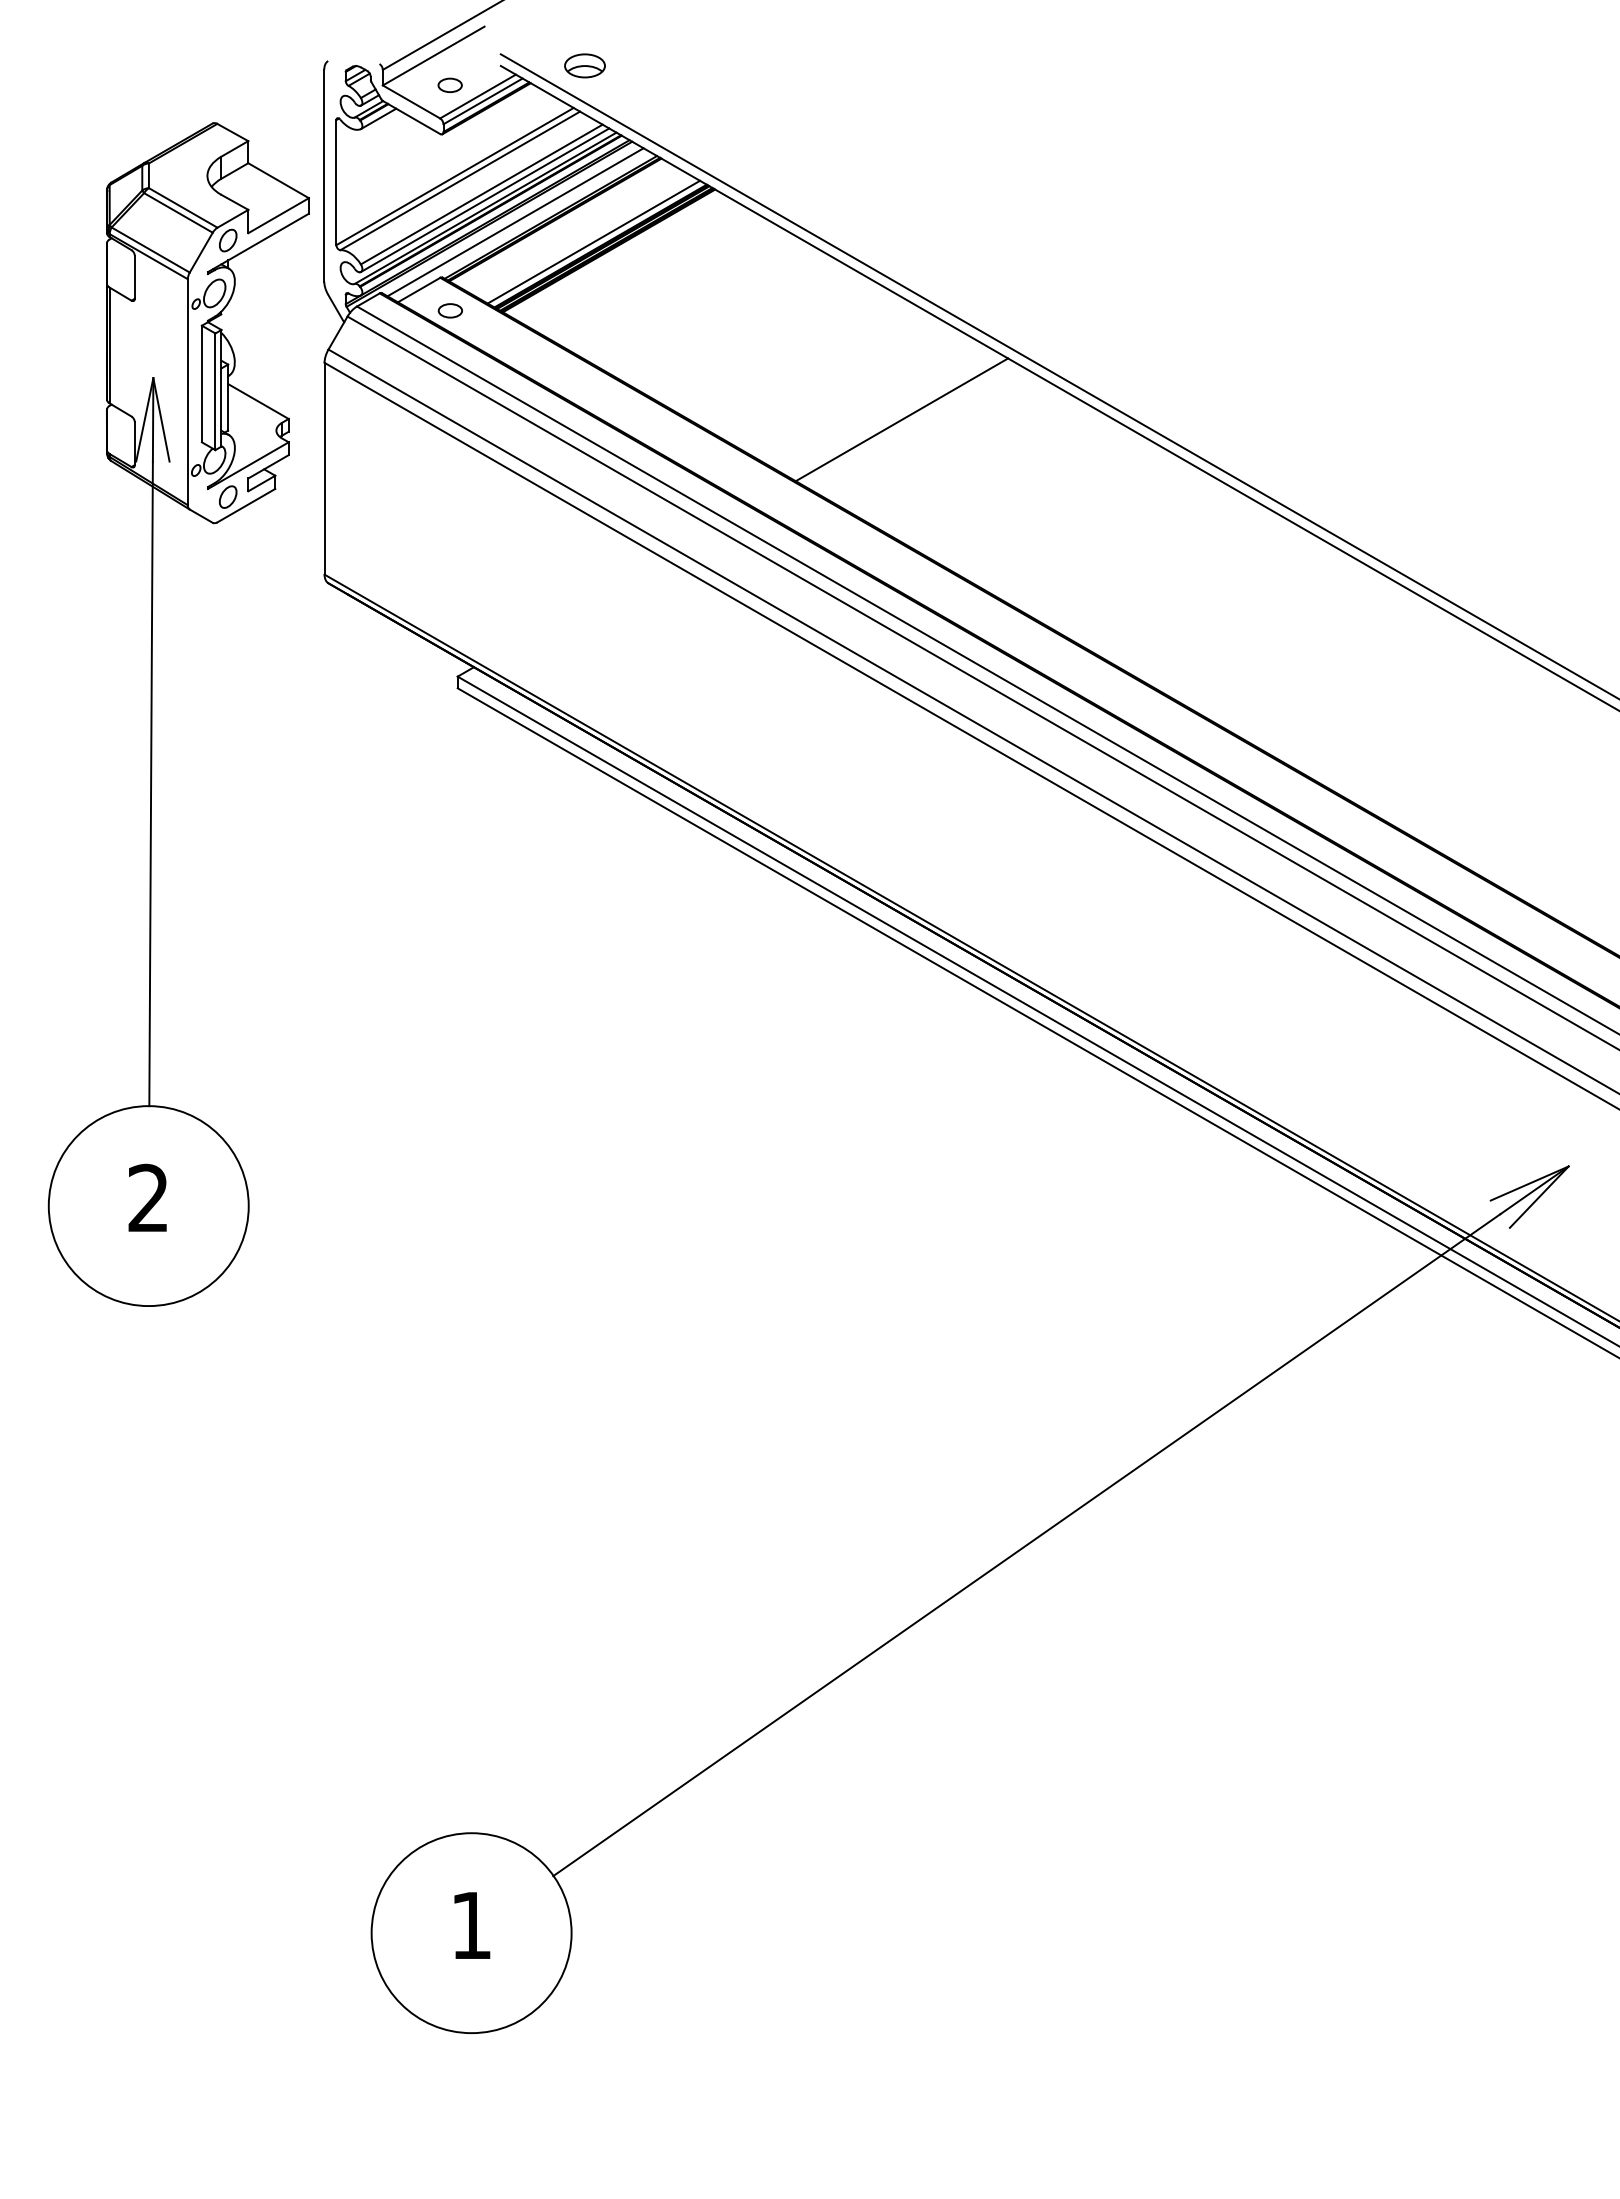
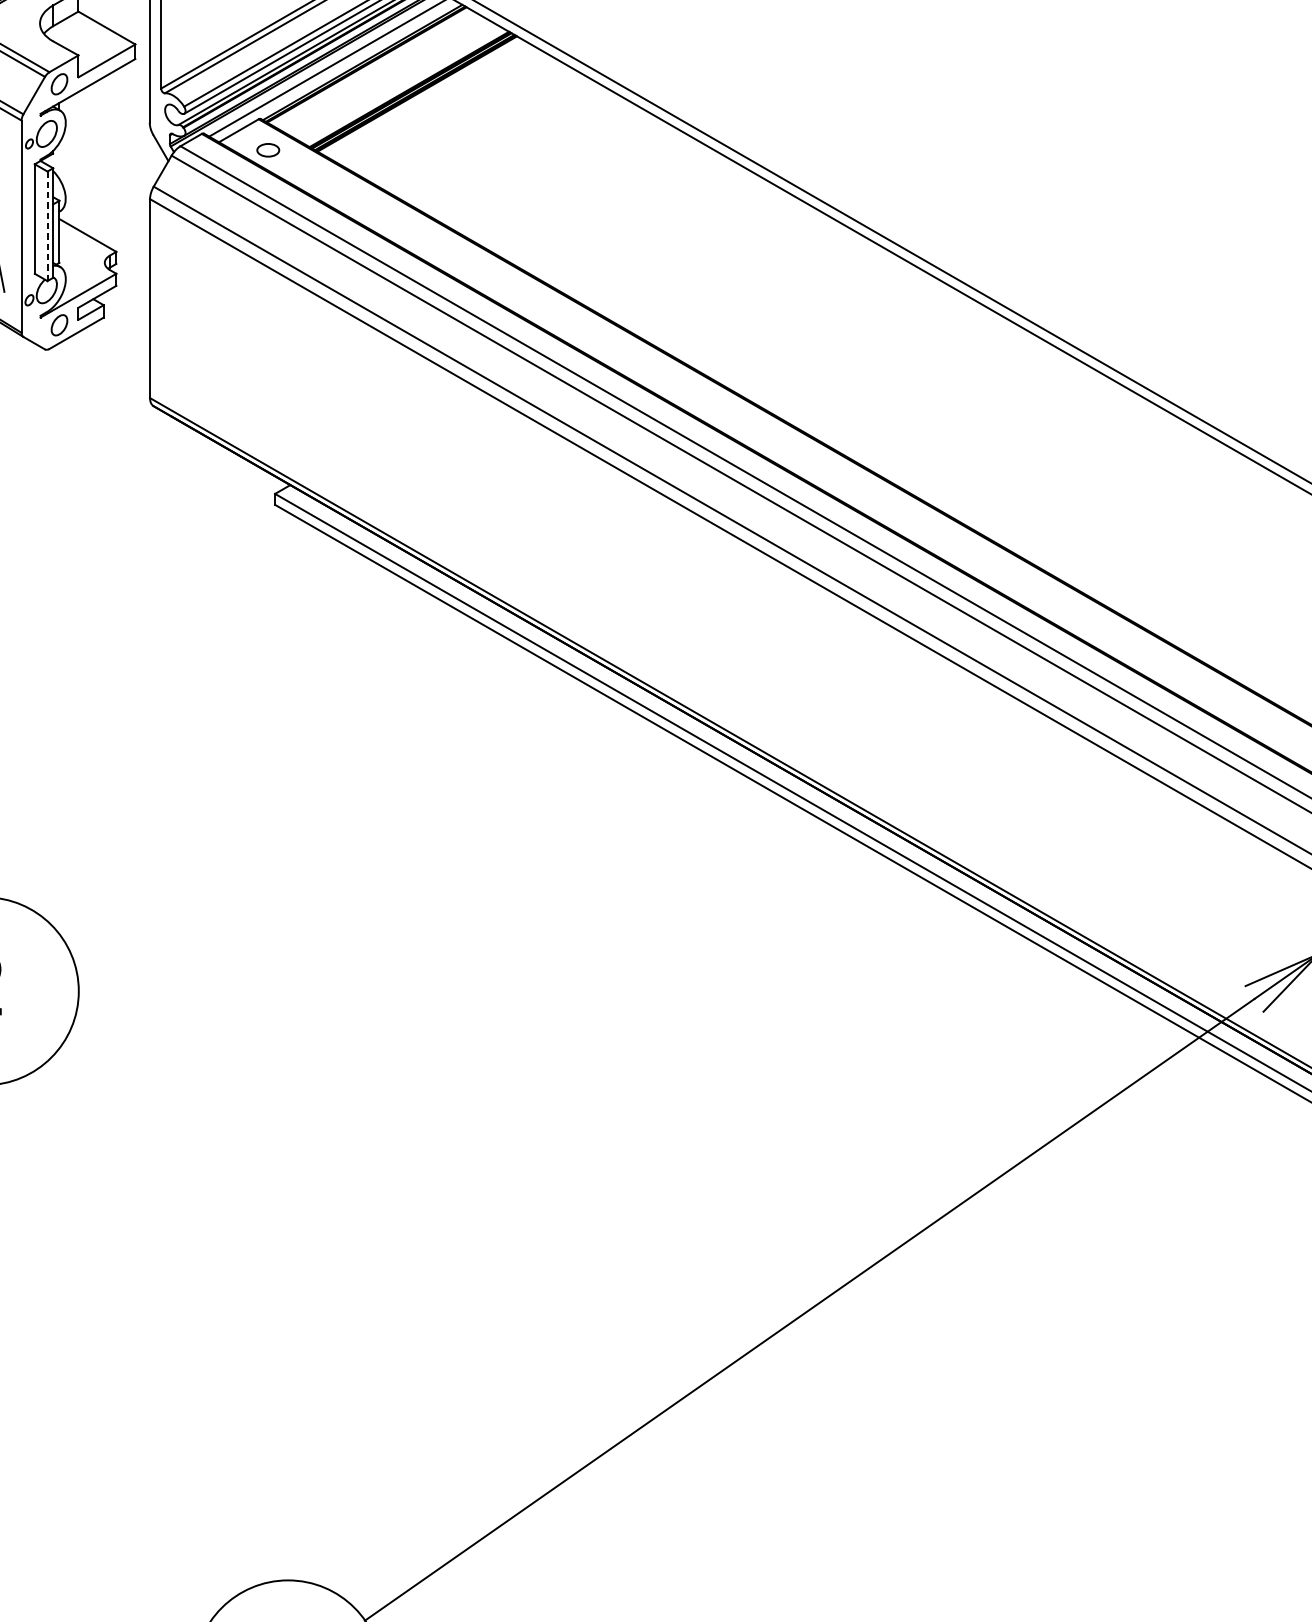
line: (593, 241) -> (402, 85), removed
line: (215, 391) -> (47, 226), solid -> dashed
line: (901, 419) -> (692, 252), removed

